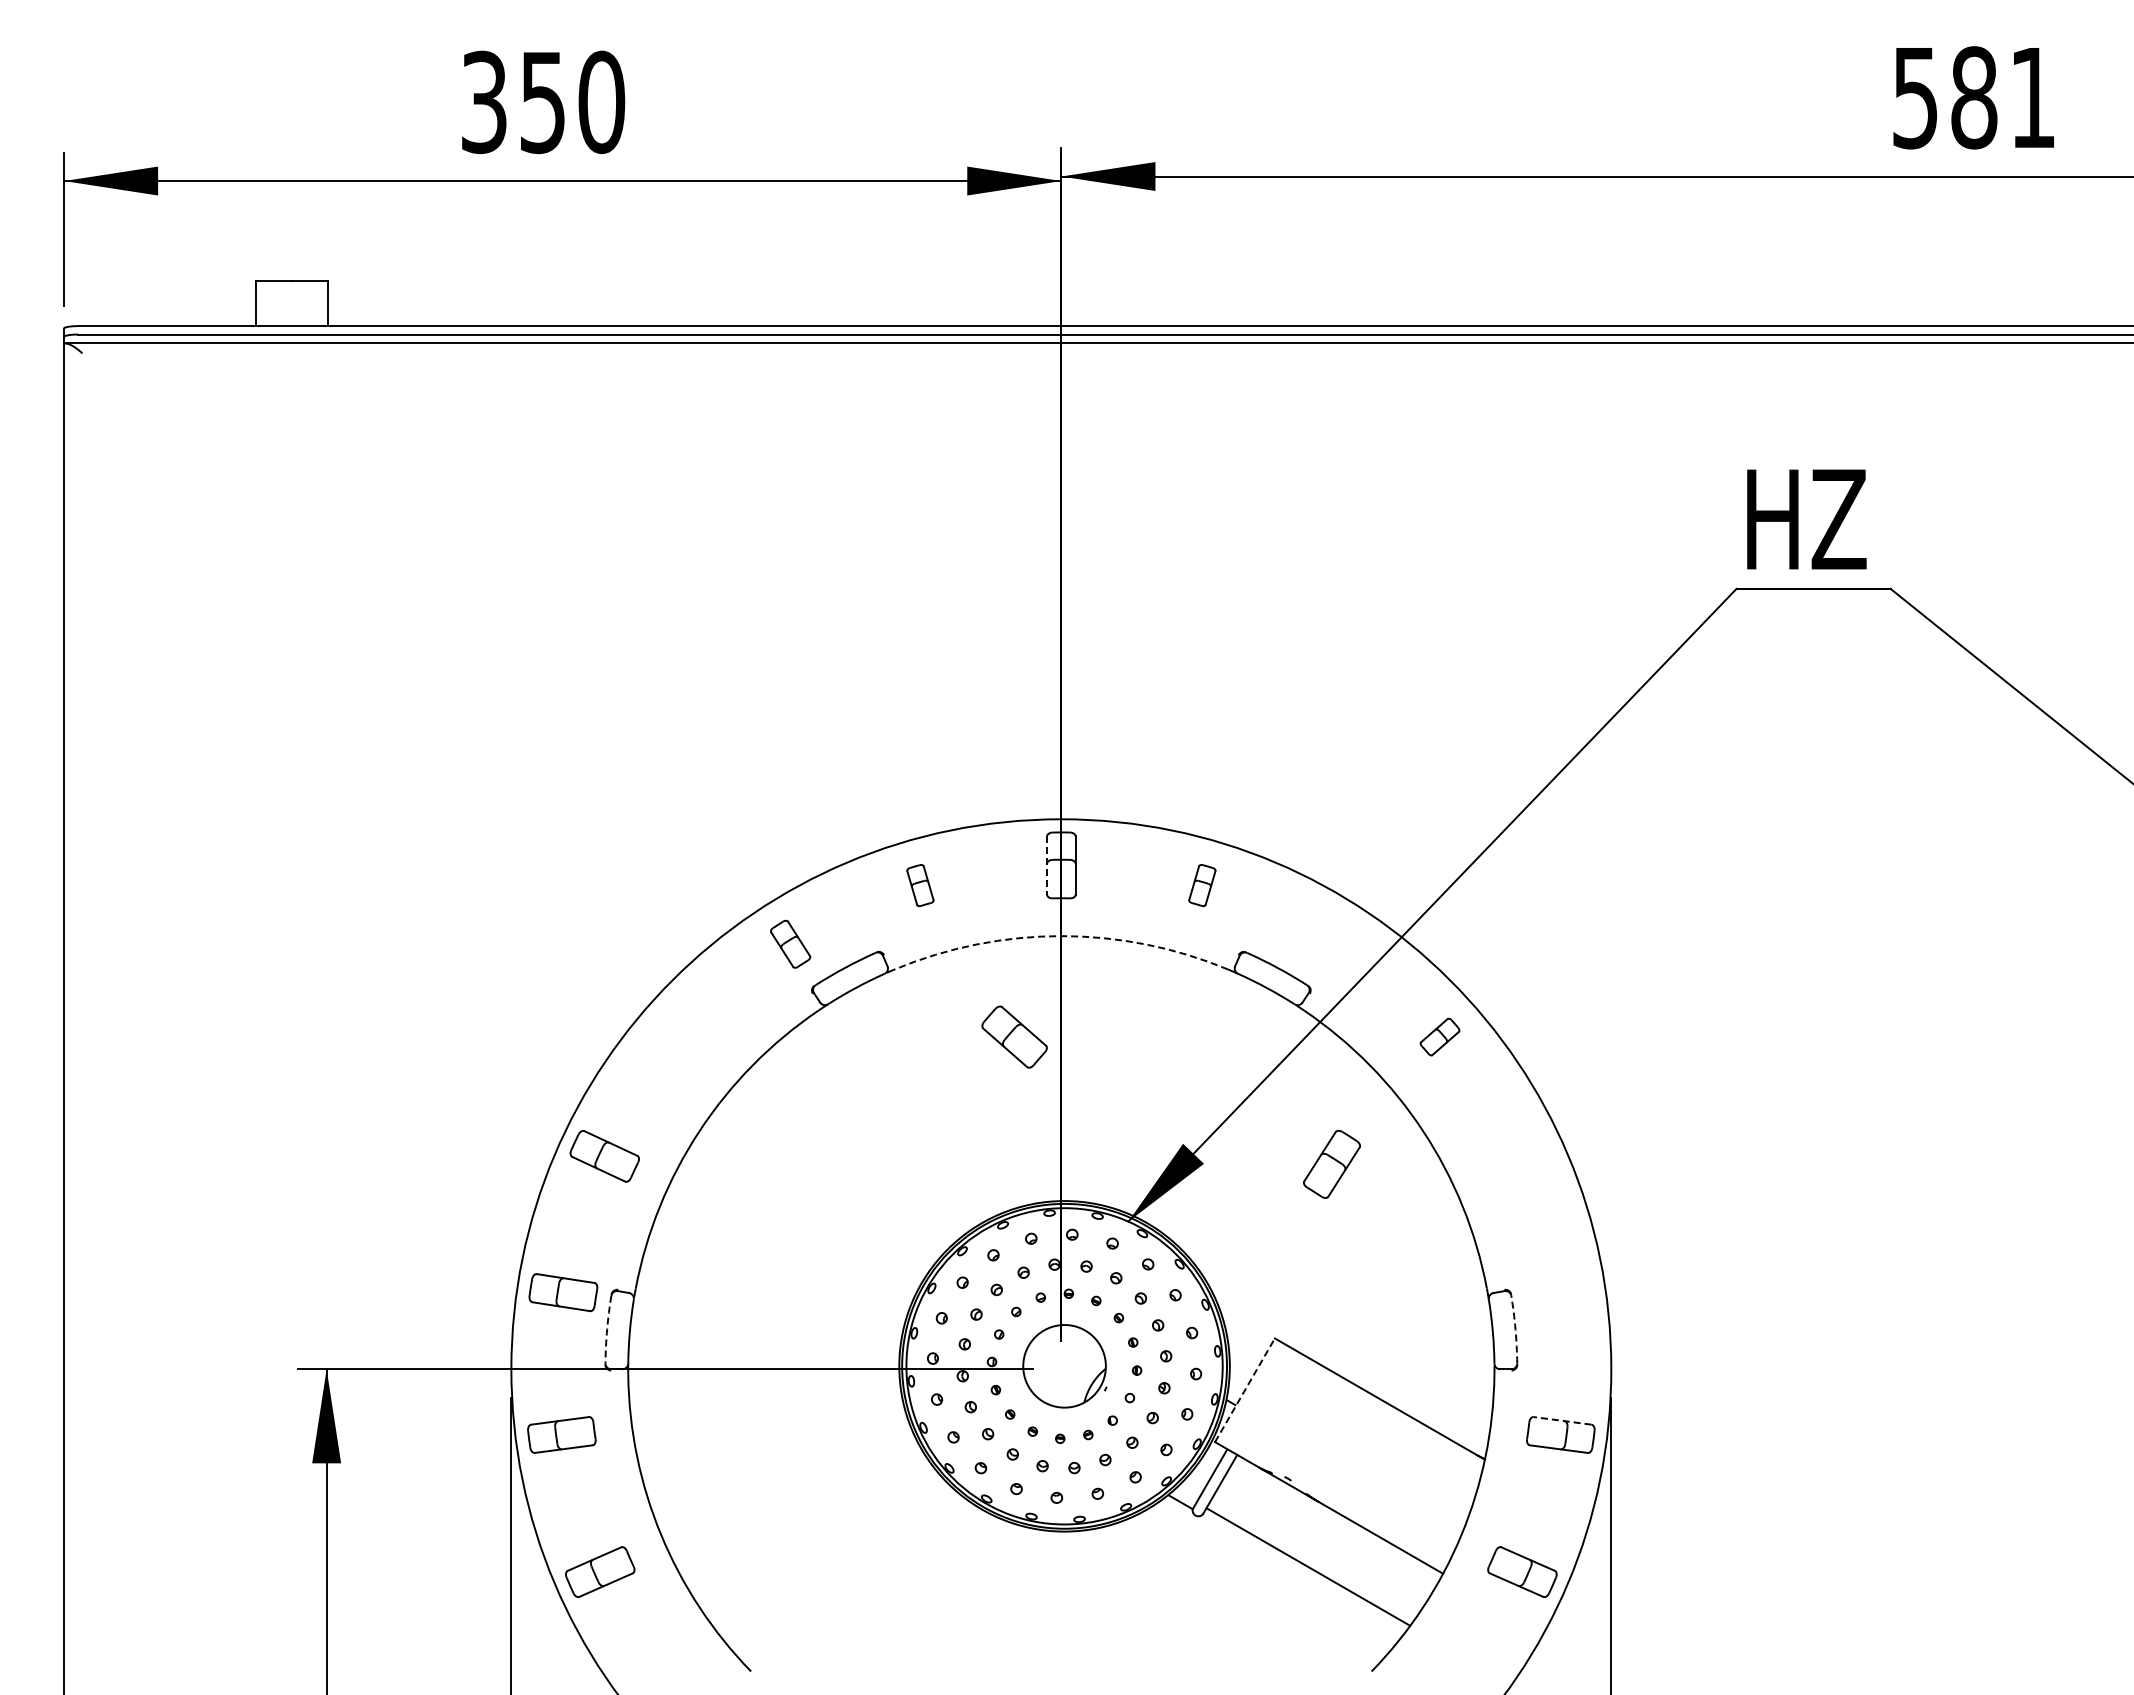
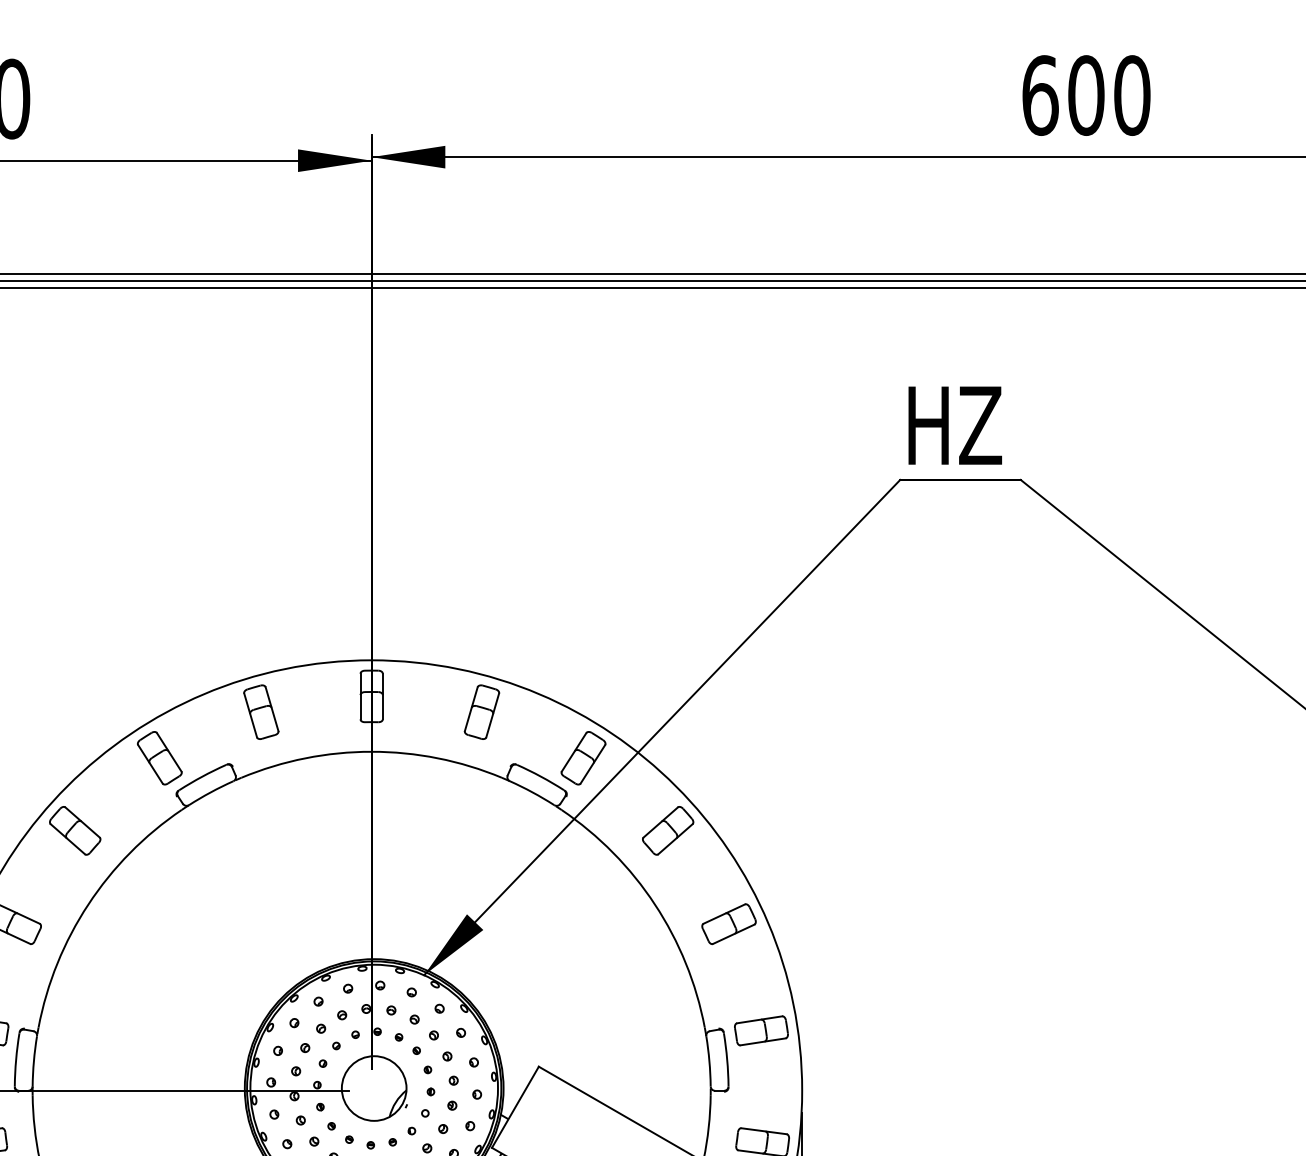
text: (1974, 97) -> (1086, 95), 581 -> 600
line: (1047, 866) -> (360, 697), dashed -> solid
part: (920, 885) -> (261, 712), size x1.67
part: (1202, 885) -> (482, 712), size x1.67
arc: (1061, 936) -> (371, 752), dashed -> solid
part: (790, 943) -> (159, 757), size x1.43
part: (1014, 1036) -> (75, 830), moved
part: (1439, 1036) -> (667, 830), size x1.67
part: (1517, 1156) -> (728, 924), added
part: (1331, 1163) -> (583, 757), moved
part: (1559, 1292) -> (761, 1030), added
arc: (607, 1329) -> (16, 1059), dashed -> solid
arc: (1515, 1329) -> (727, 1059), dashed -> solid
line: (1244, 1390) -> (515, 1107), dashed -> solid
line: (1562, 1420) -> (763, 1130), dashed -> solid

